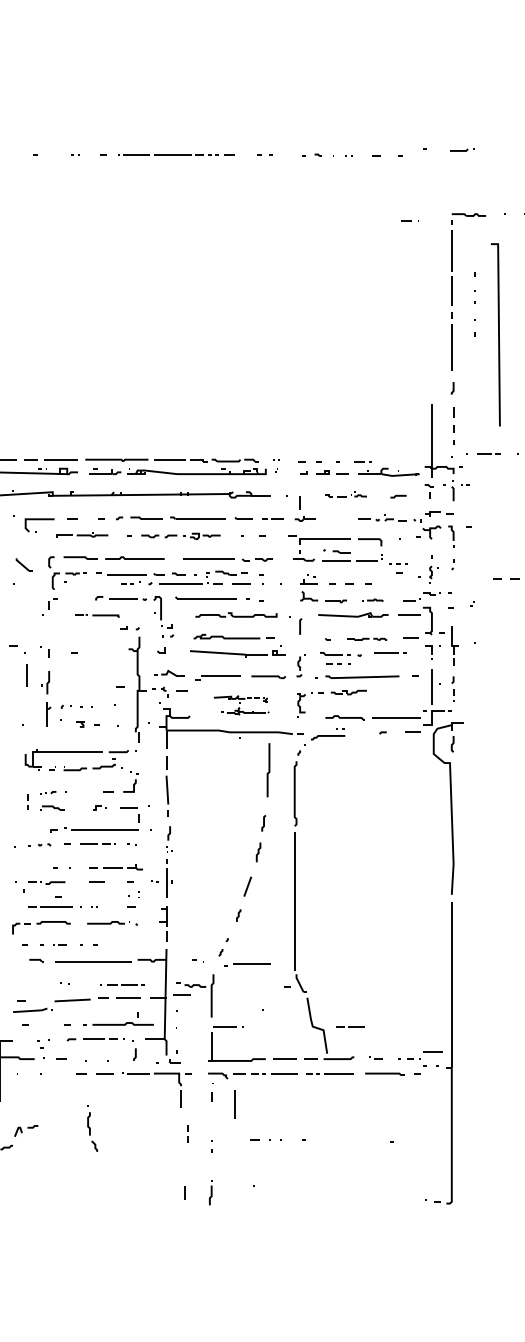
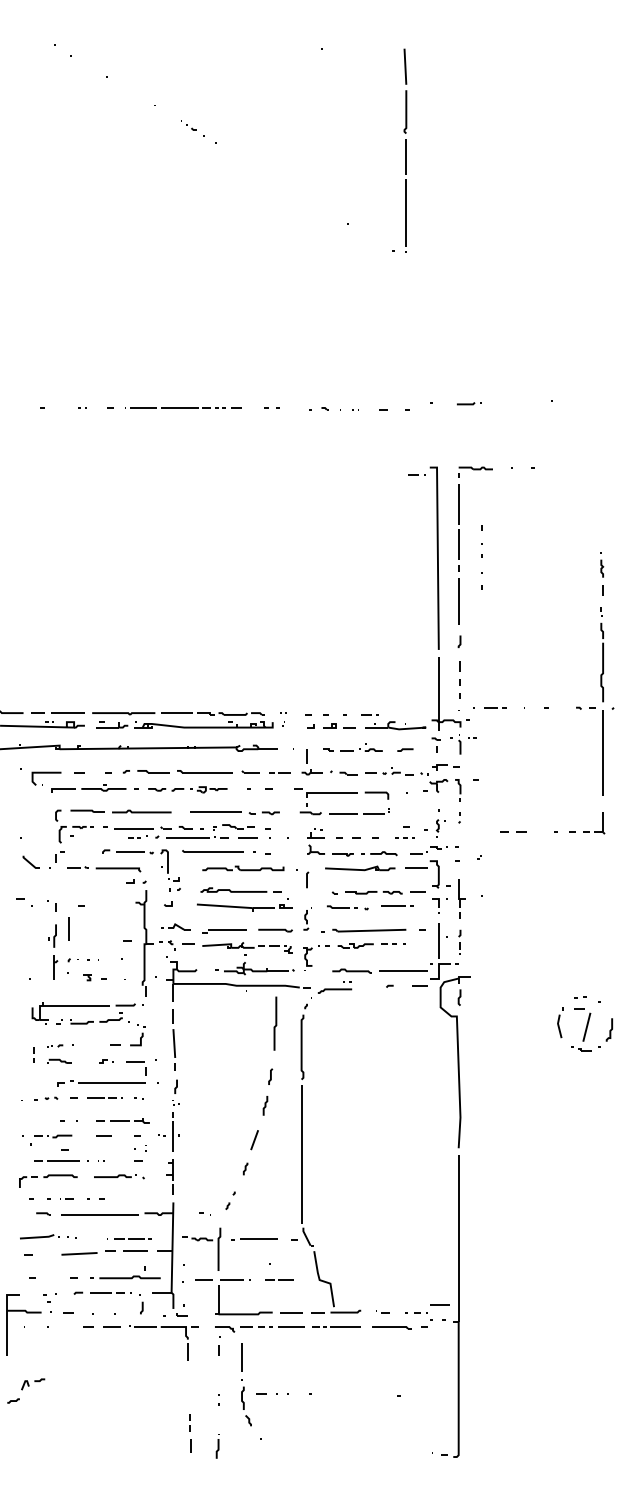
line: (498, 334) -> (437, 557), moved
part: (345, 494) -> (352, 747), size x1.43
part: (81, 535) -> (88, 788), size x1.43
part: (336, 551) -> (343, 772), moved
part: (23, 564) -> (30, 861), moved
line: (397, 564) -> (404, 837), moved
part: (372, 600) -> (379, 853), size x1.67
part: (97, 616) -> (104, 869), size x1.67
part: (366, 639) -> (373, 892), size x1.43
line: (338, 663) -> (393, 943), moved
line: (26, 675) -> (68, 928), moved
part: (241, 705) -> (248, 958), size x1.67
line: (247, 965) -> (254, 1239), moved
line: (181, 994) -> (203, 1279), moved
part: (32, 1010) -> (39, 1236), moved
line: (349, 1026) -> (279, 1279), moved
part: (92, 1128) -> (246, 1402), moved
line: (187, 1132) -> (189, 1420), moved

